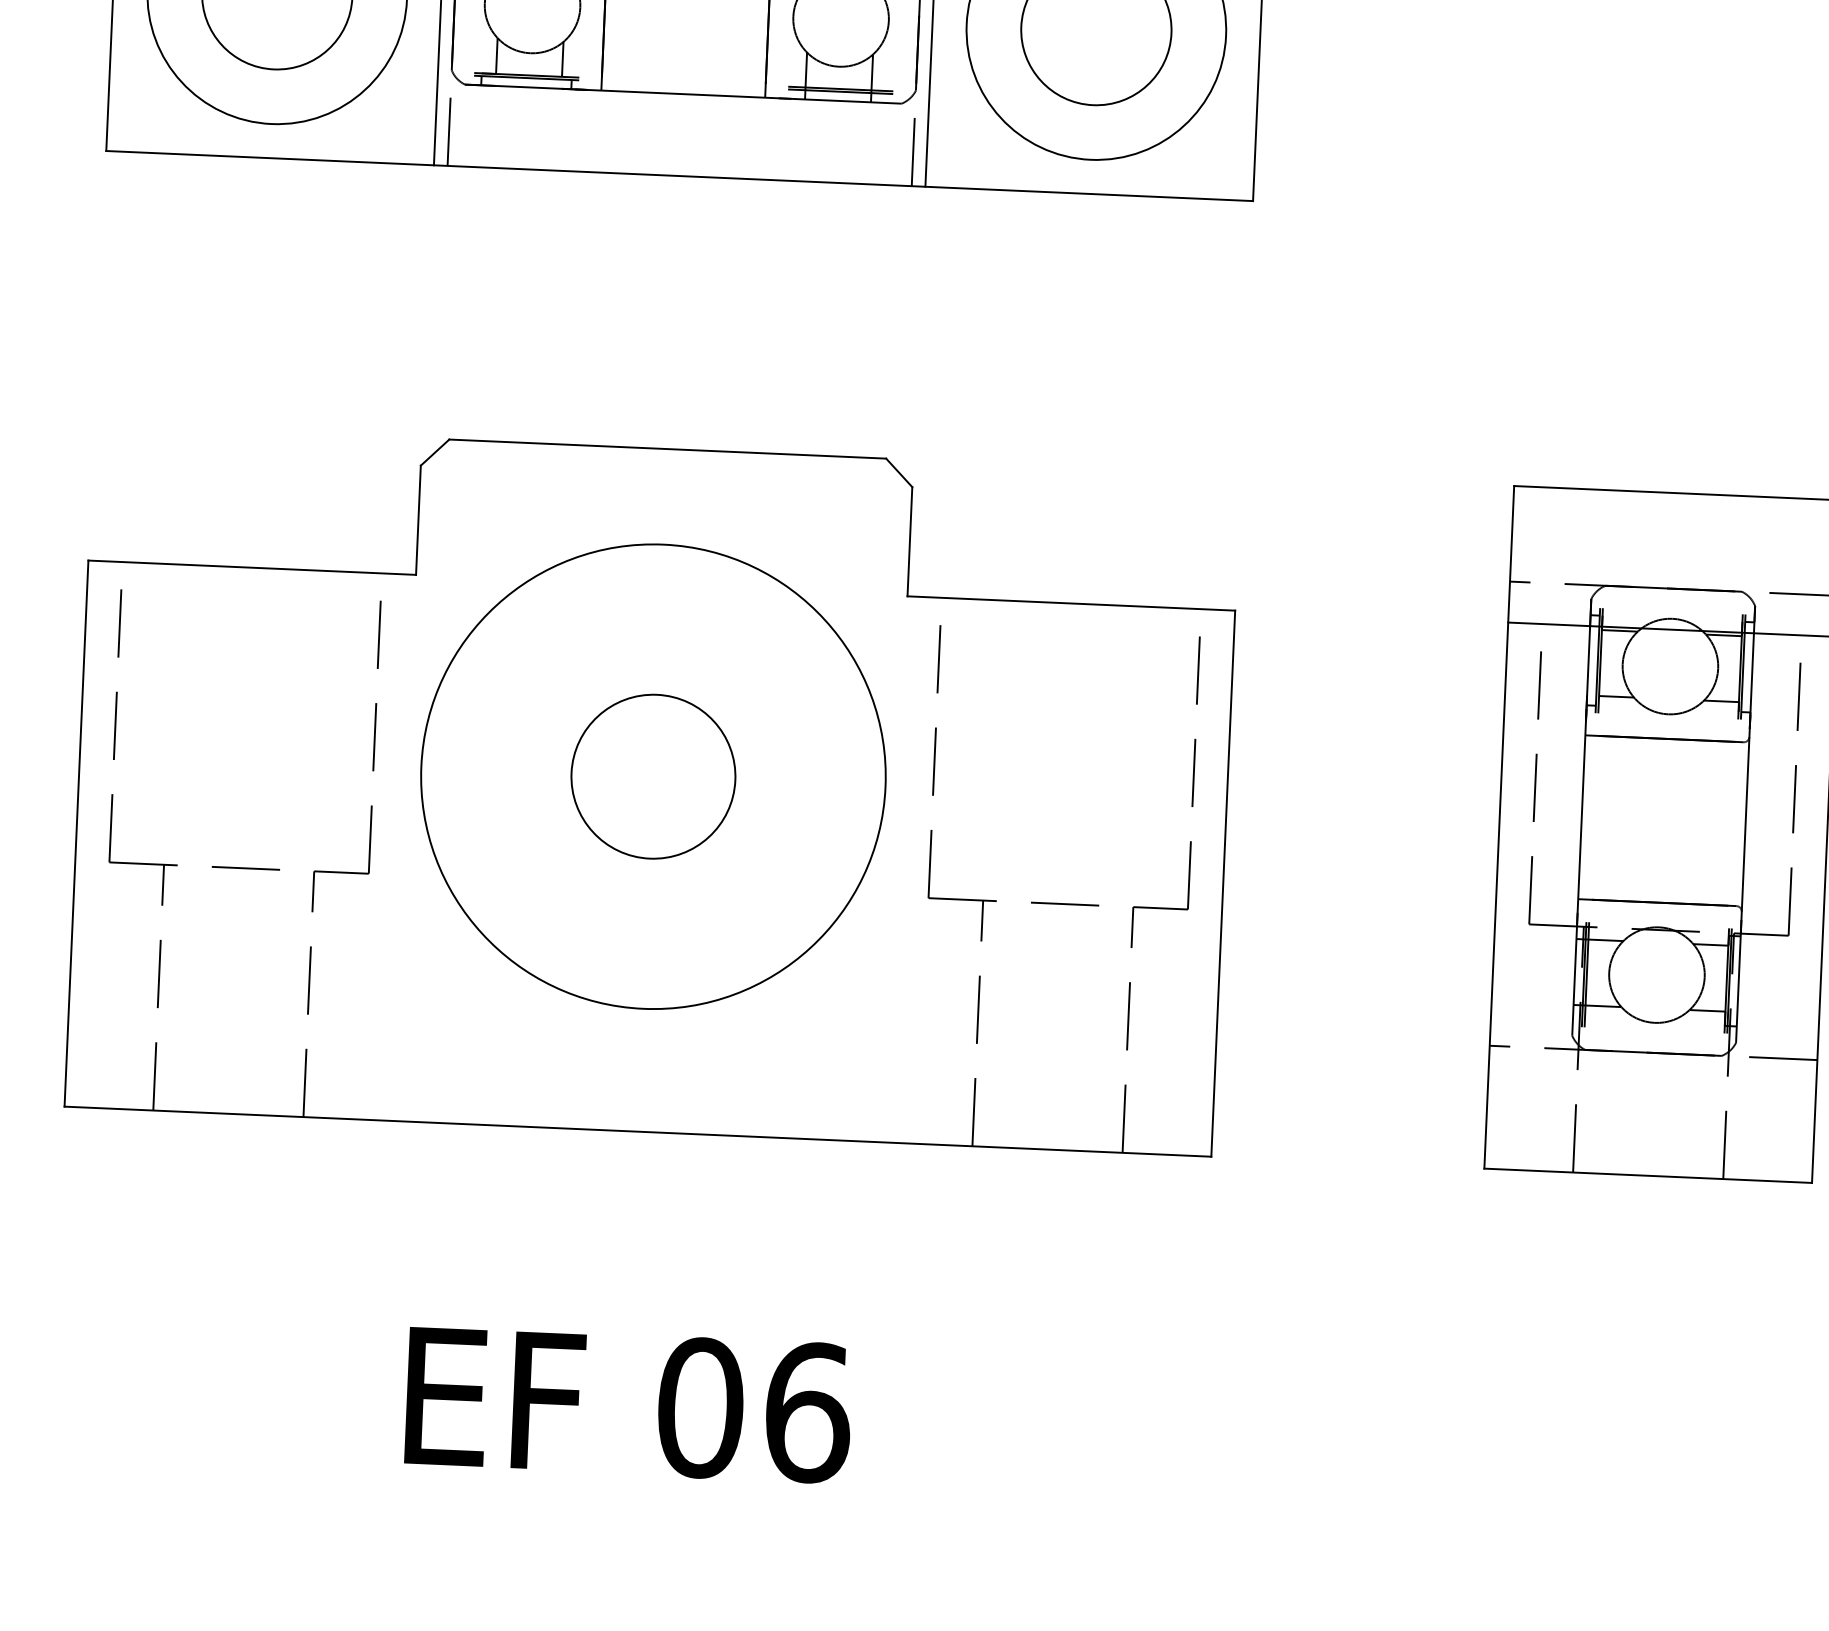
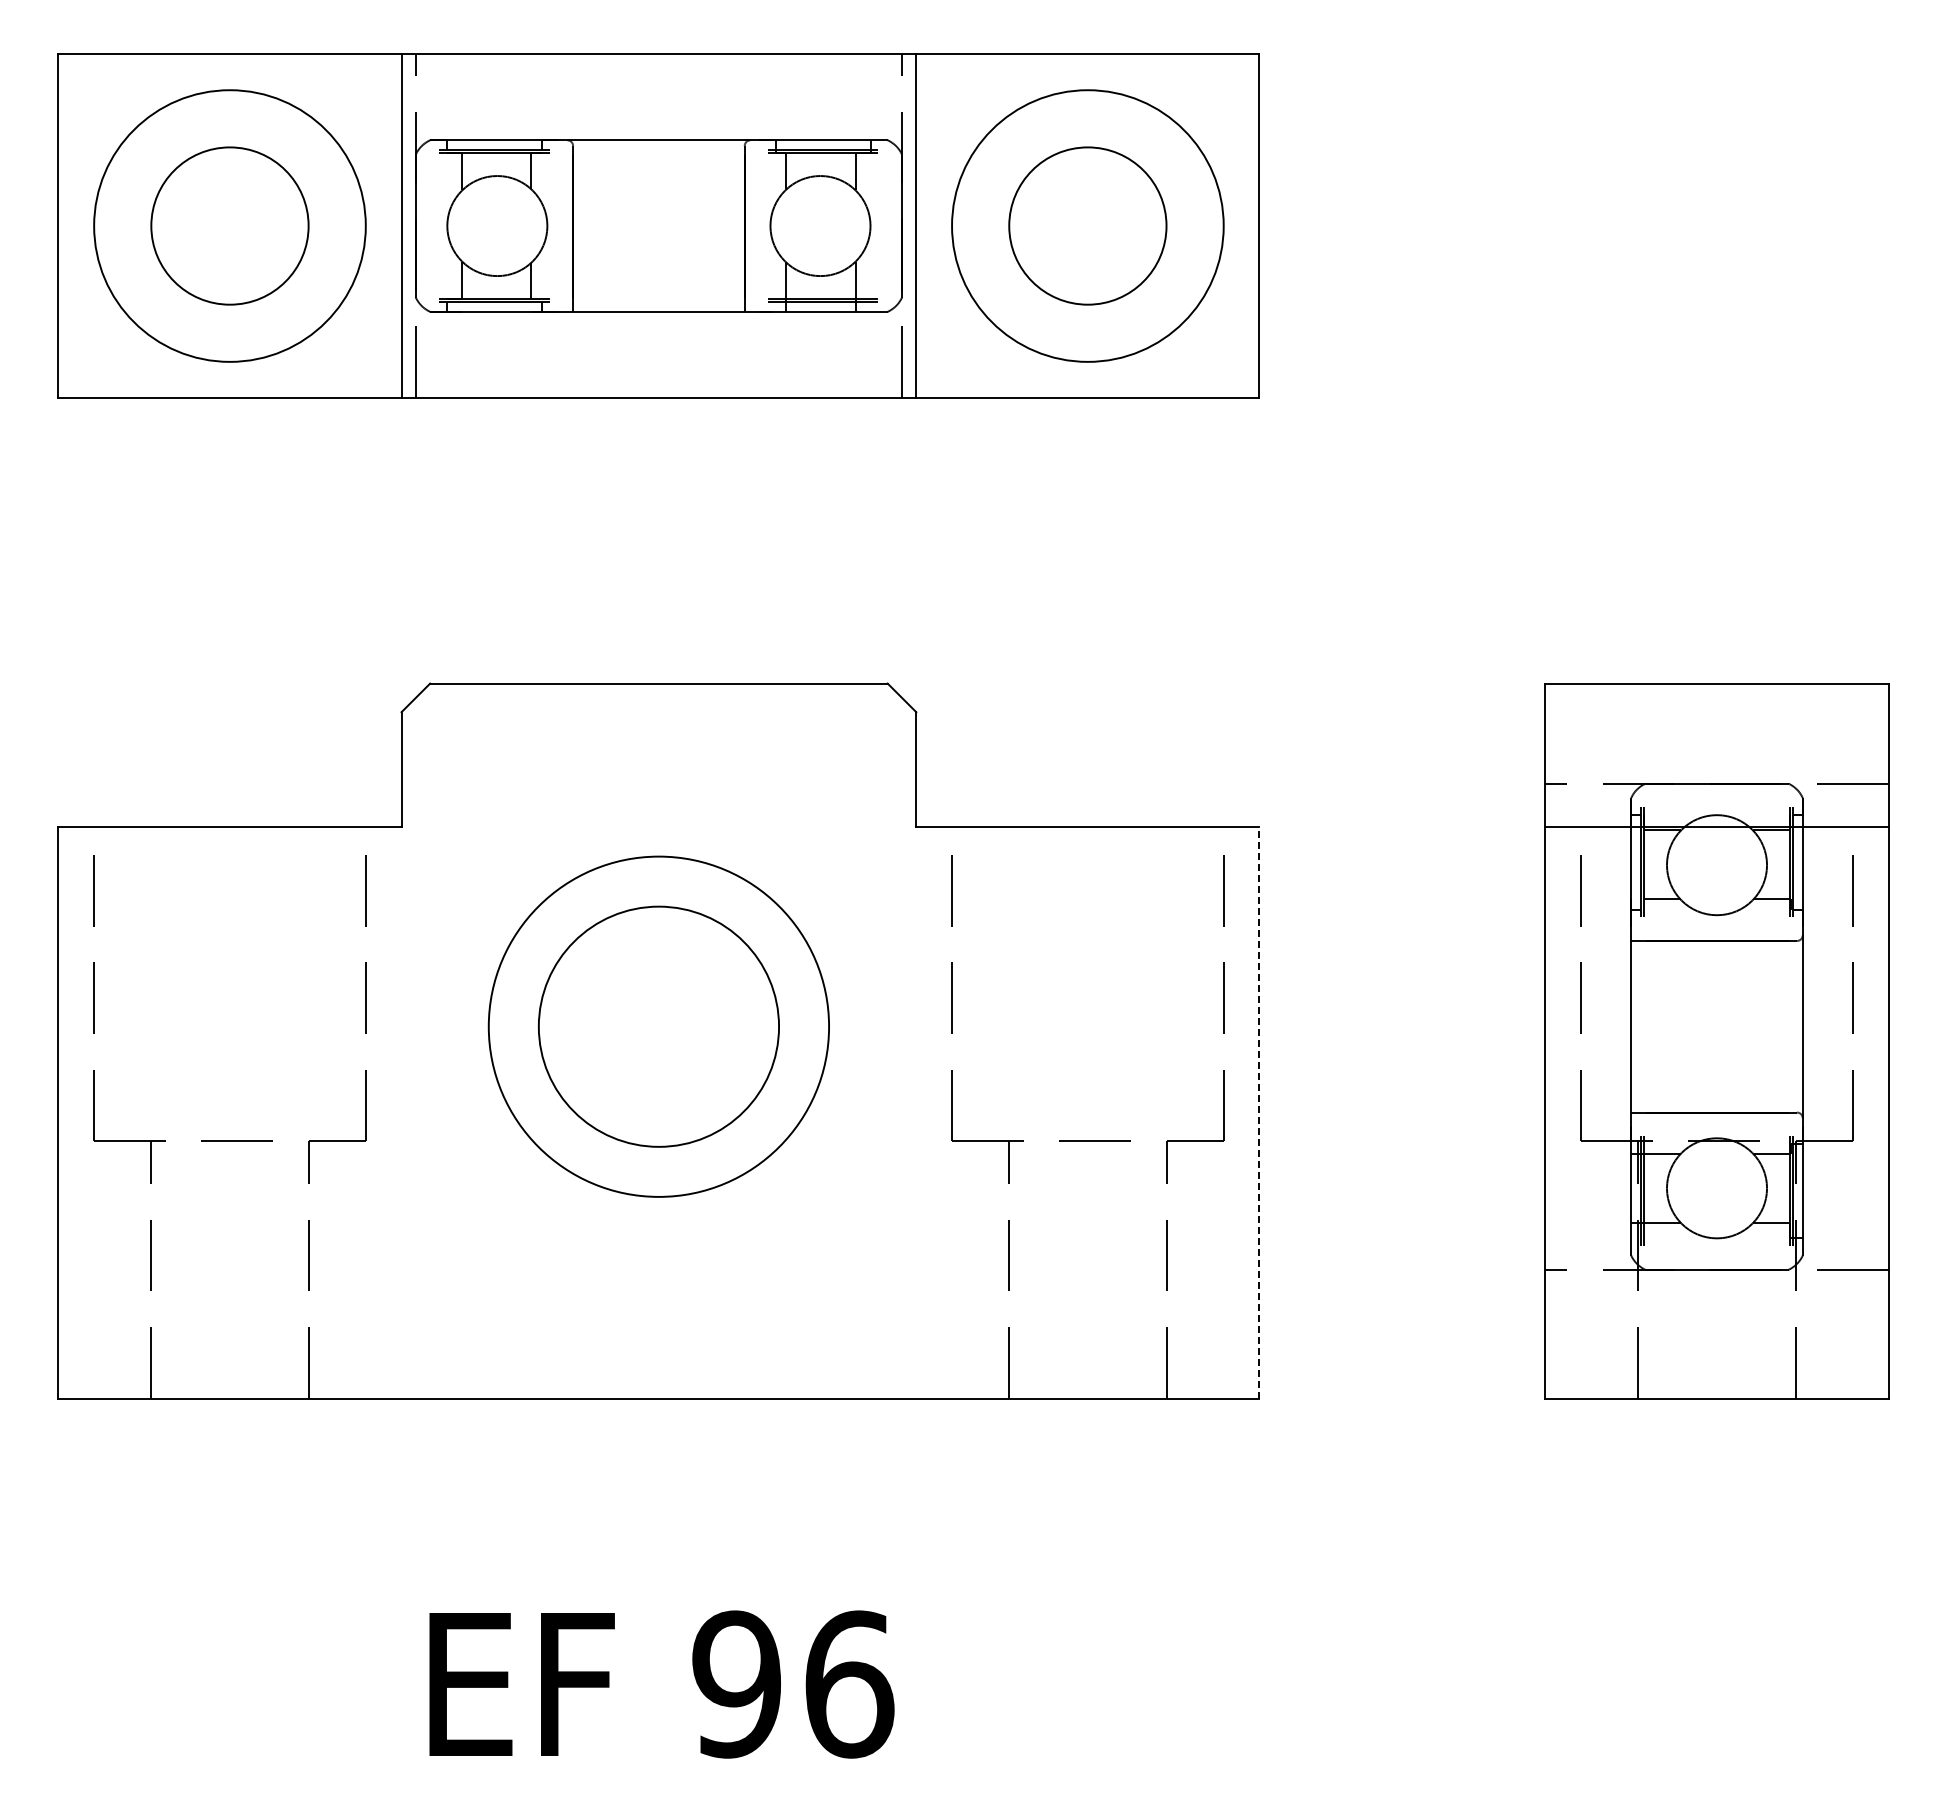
circle: (653, 776) -> (658, 1026), size x0.7
circle: (653, 776) -> (658, 1026), size x1.4
line: (1223, 883) -> (1259, 1112), solid -> dashed
text: (700, 1407) -> (736, 1684), 06 -> 96

